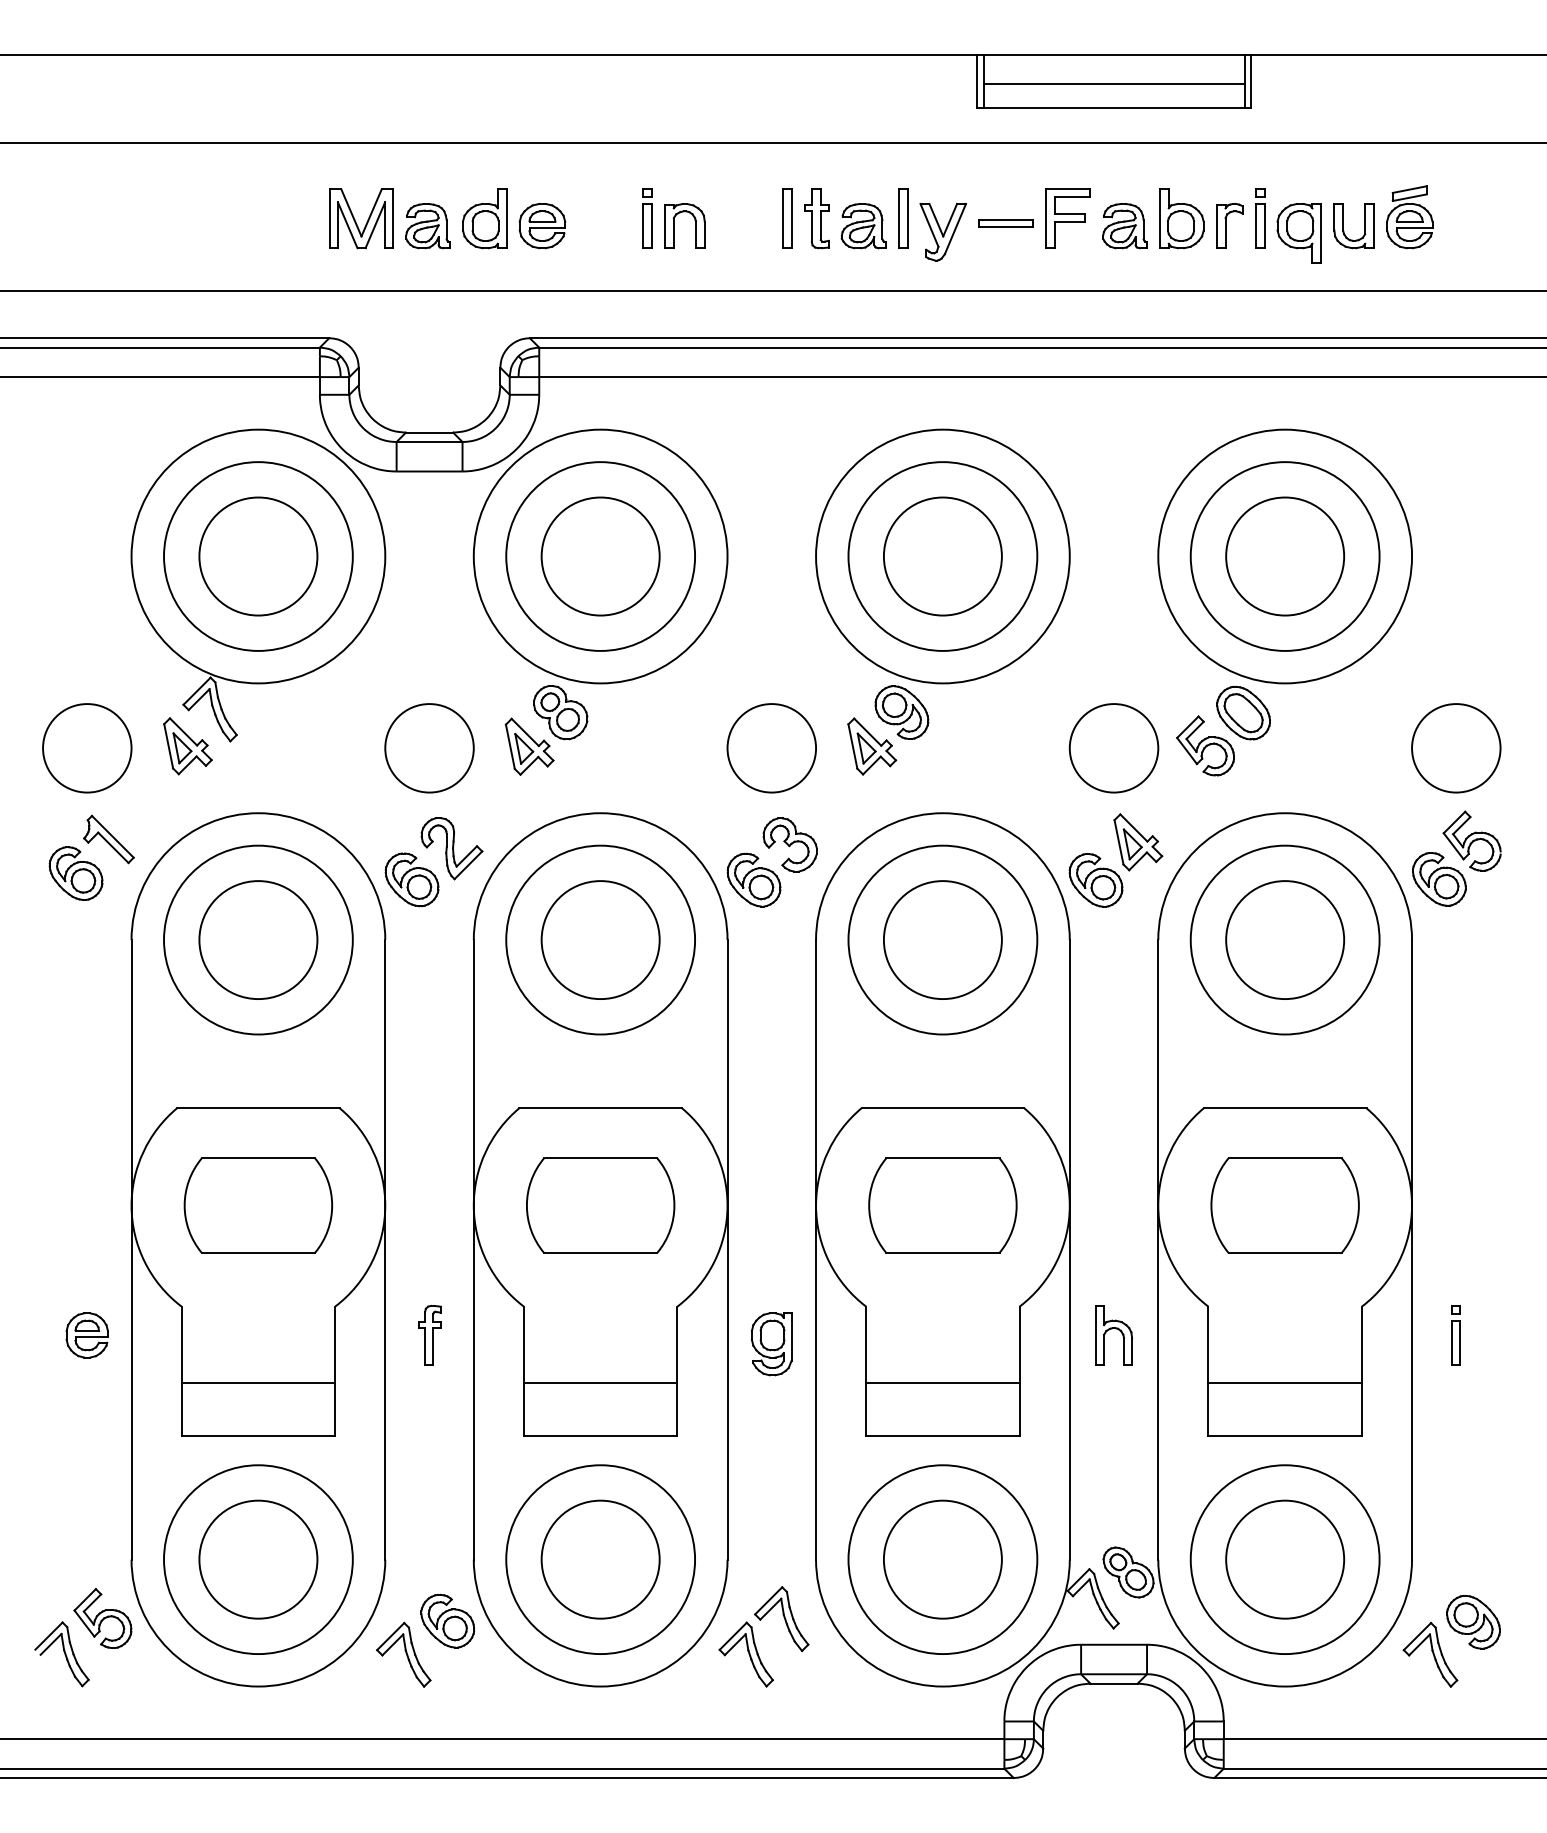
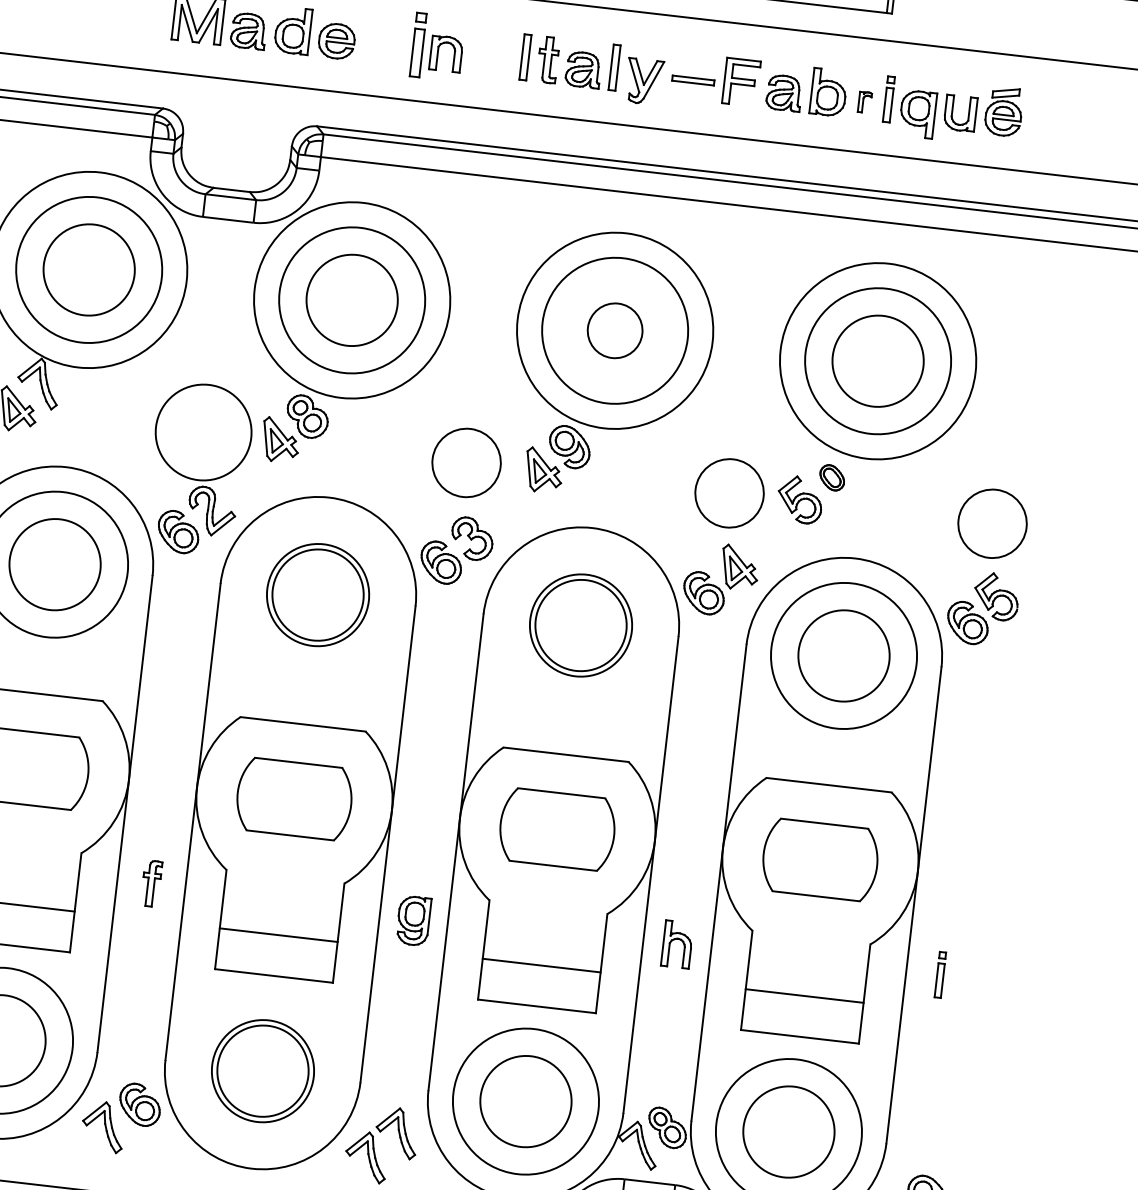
part: (647, 218) -> (418, 44), size x1.4
part: (1229, 225) -> (864, 101), size x0.6
circle: (942, 556) -> (614, 330), size x0.6
part: (1243, 712) -> (832, 477), size x0.6
circle: (429, 748) -> (203, 432), size x1.4
circle: (600, 939) -> (318, 594), size x0.7
circle: (942, 939) -> (580, 625), size x0.7
circle: (600, 1559) -> (262, 1071), size x0.7

